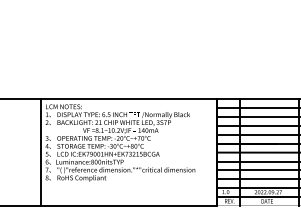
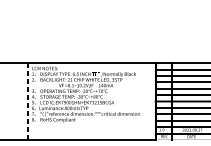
line: (40, 153) -> (28, 102), solid -> dashed

